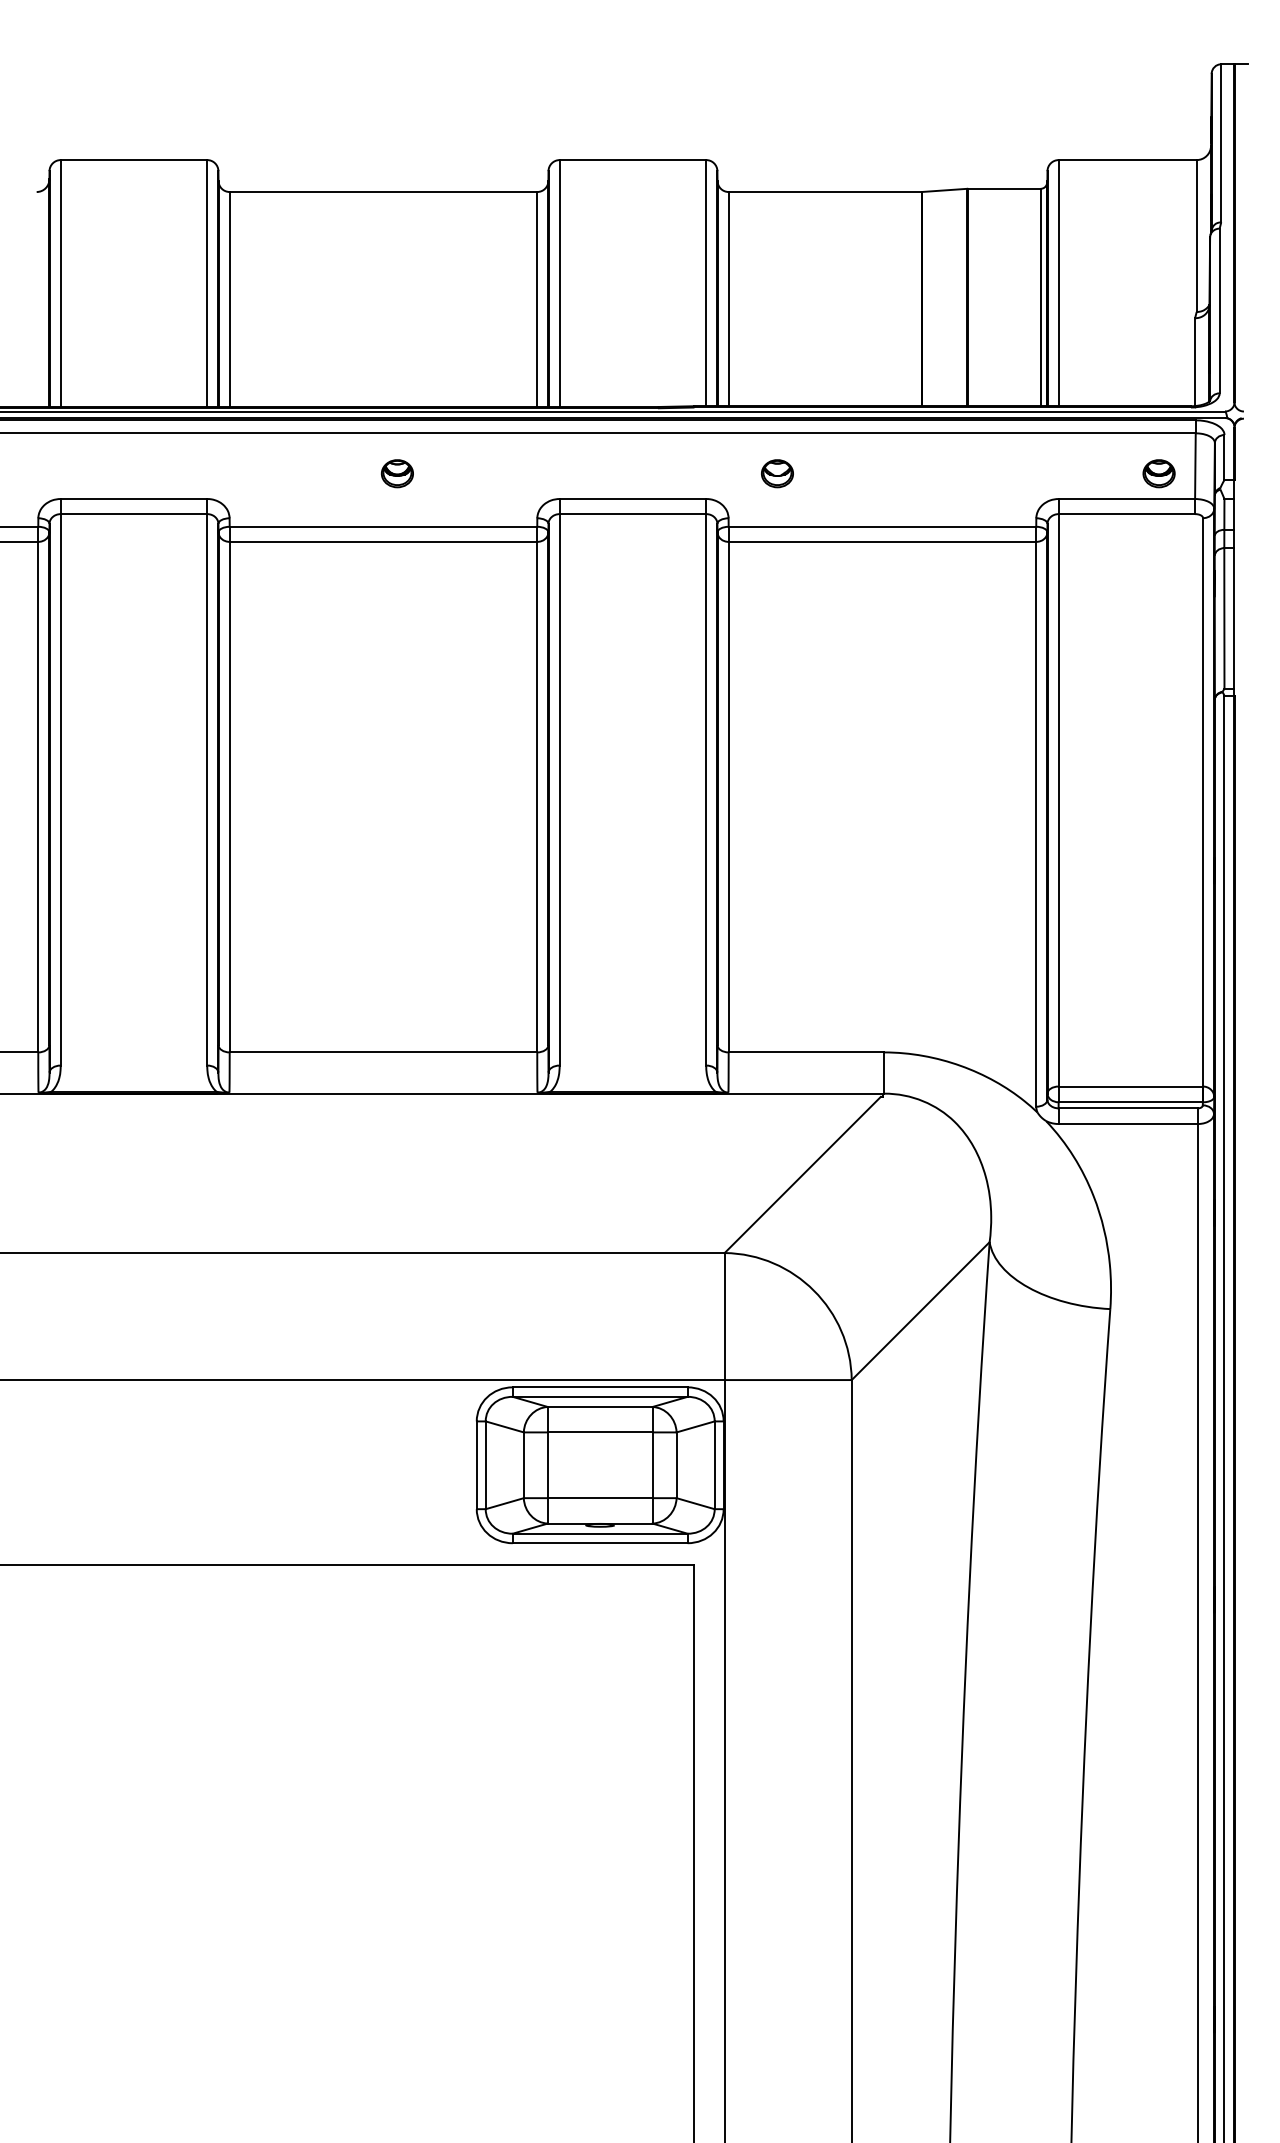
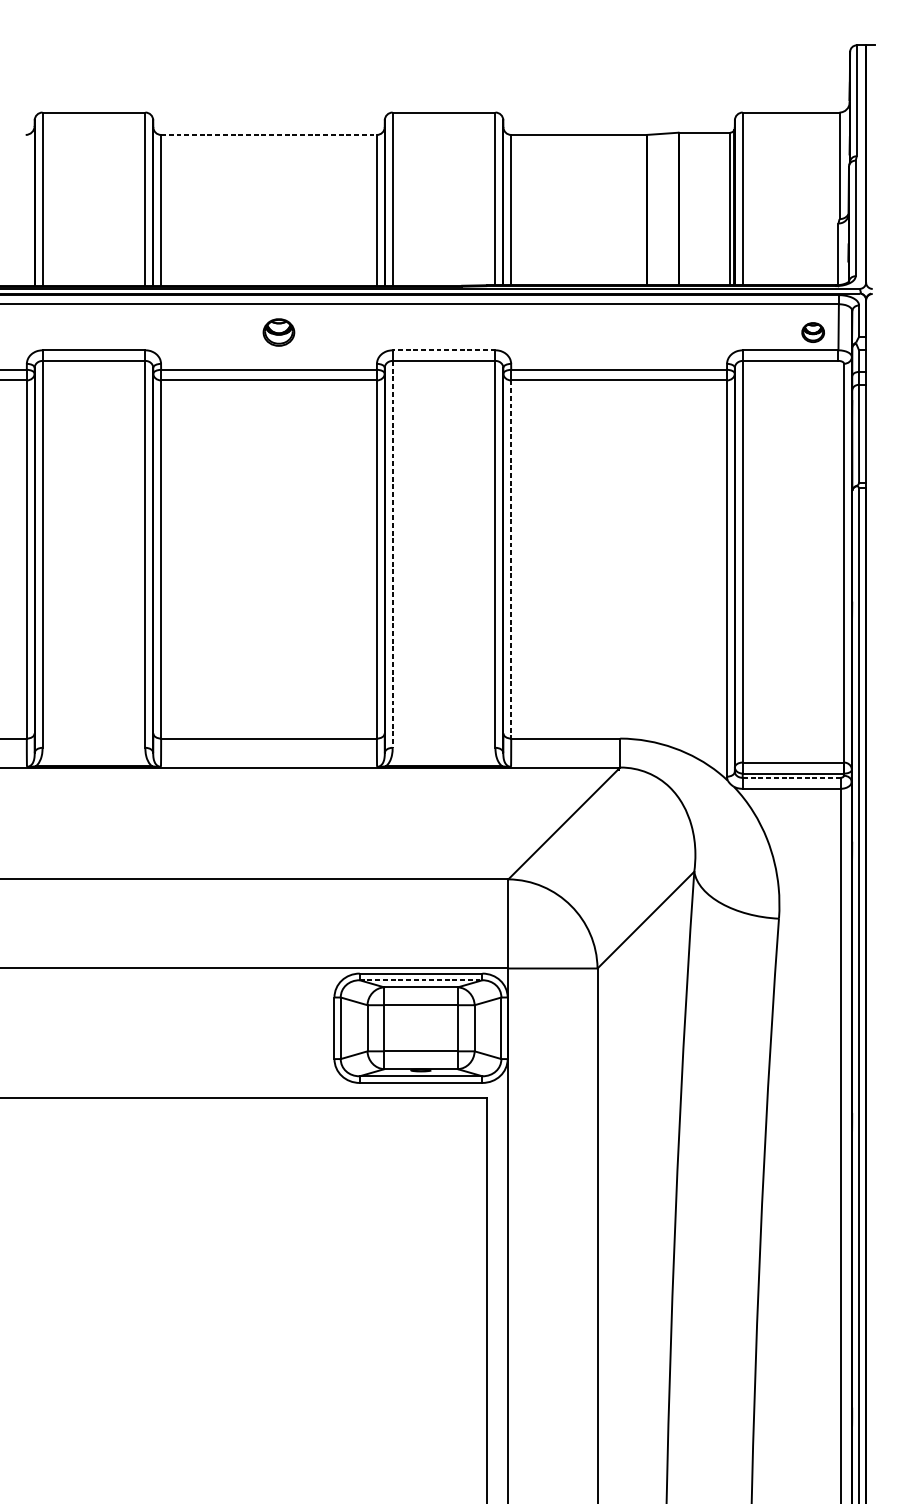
line: (383, 192) -> (269, 135), solid -> dashed
part: (396, 473) -> (278, 332), size x1.4
part: (777, 473) -> (545, 332), removed
line: (632, 499) -> (443, 350), solid -> dashed
line: (559, 789) -> (392, 554), solid -> dashed
line: (728, 797) -> (511, 559), solid -> dashed
line: (1128, 1108) -> (791, 777), solid -> dashed
line: (600, 1396) -> (421, 980), solid -> dashed

